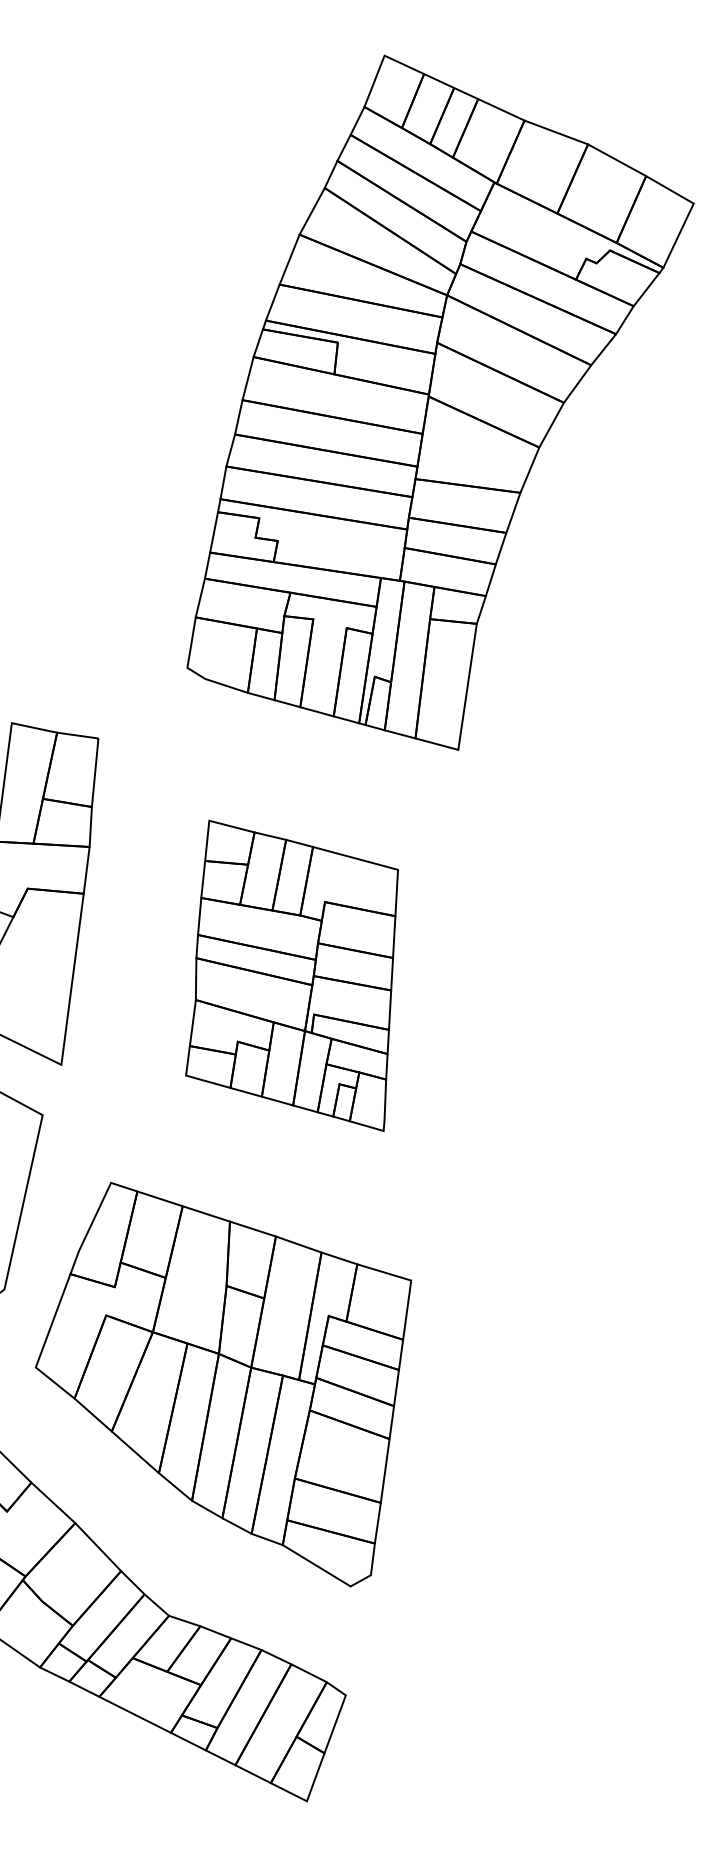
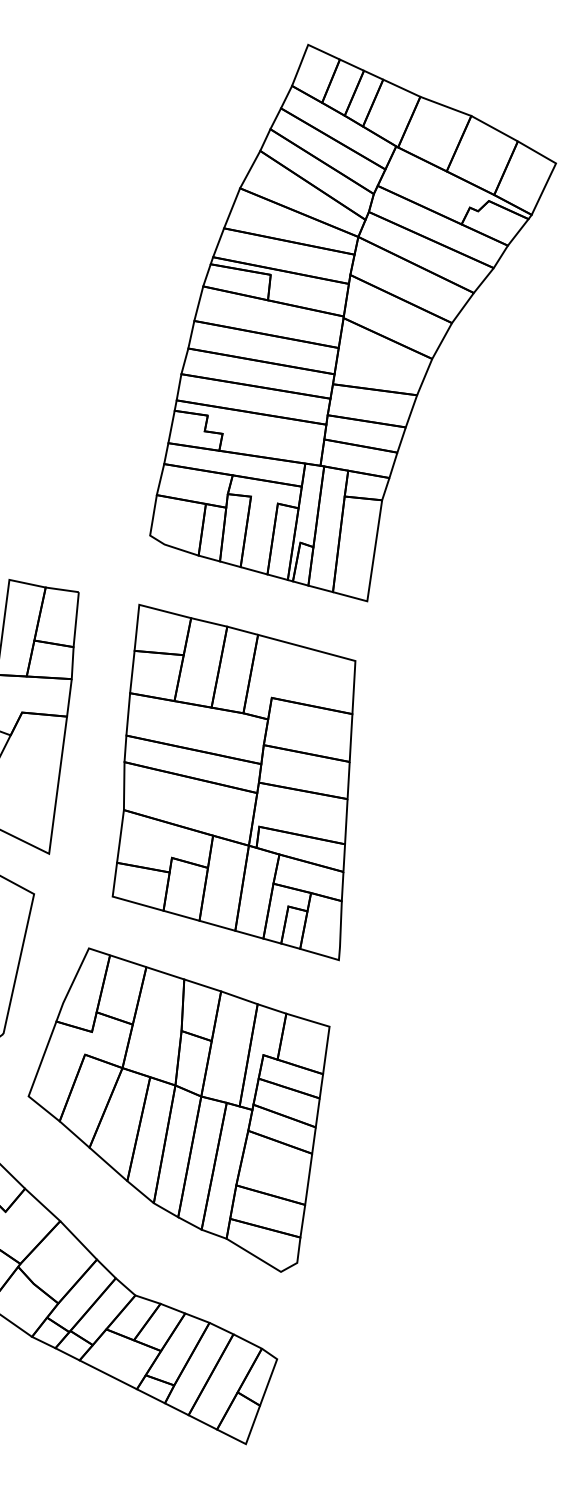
part: (291, 975) -> (233, 782), size x1.43

